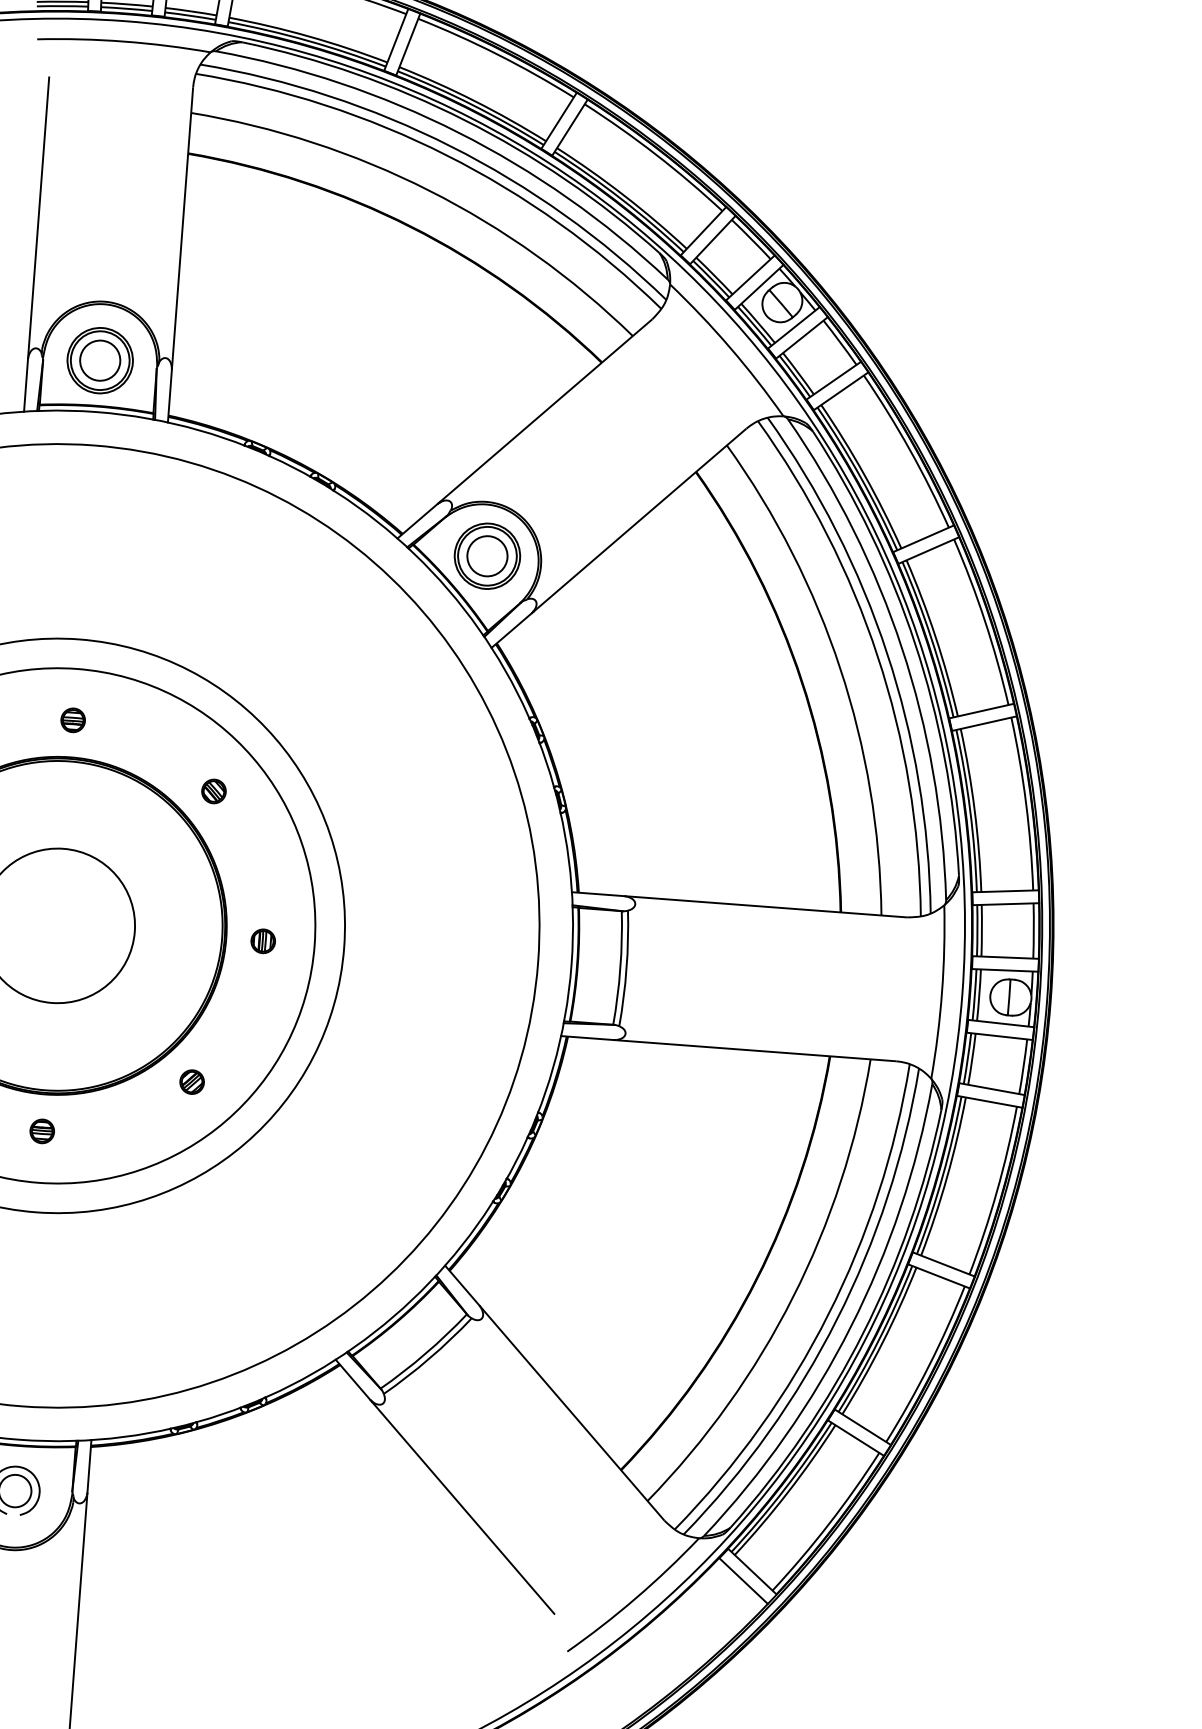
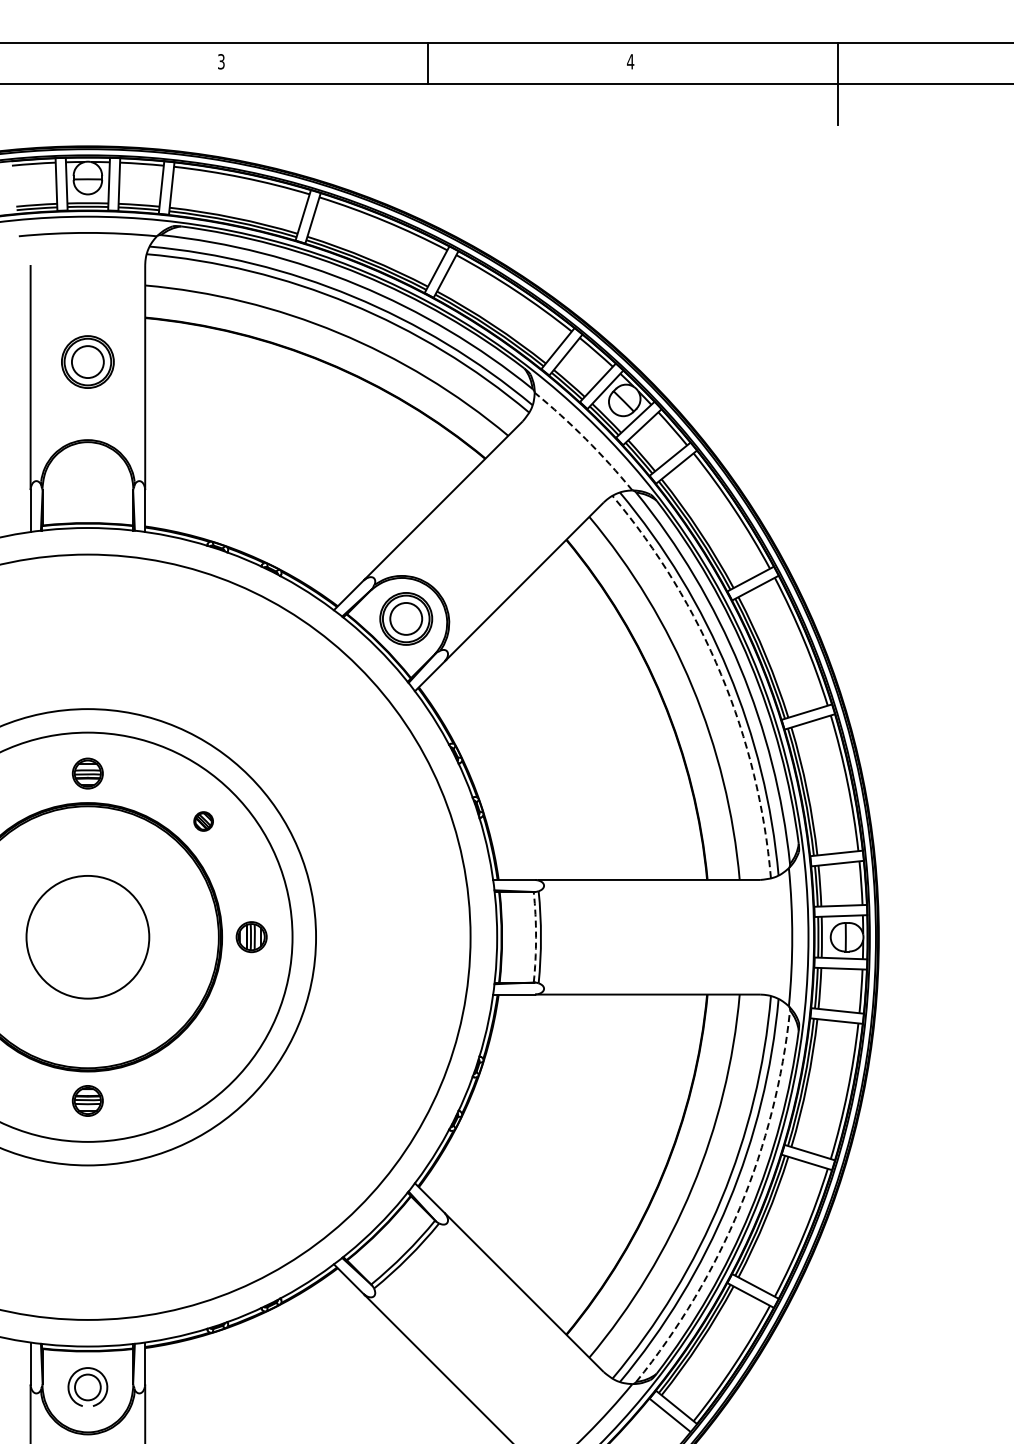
arc: (729, 347) -> (585, 439), solid -> dashed
part: (99, 359) -> (87, 361), moved
arc: (877, 655) -> (721, 674), solid -> dashed
part: (72, 720) -> (87, 773), size x1.6
part: (263, 941) -> (251, 937), size x1.6
arc: (620, 968) -> (536, 937), solid -> dashed
part: (191, 1081) -> (203, 1052), removed
part: (41, 1130) -> (87, 1100), size x1.6
arc: (851, 1326) -> (740, 1207), solid -> dashed

